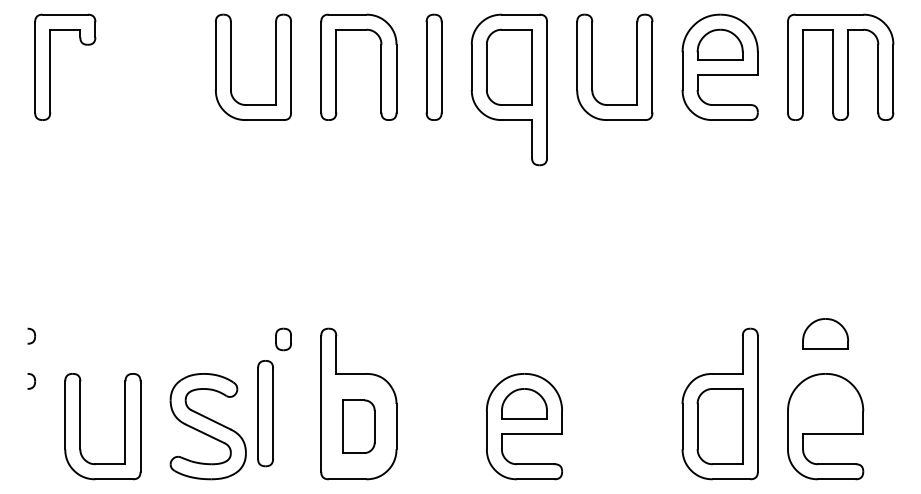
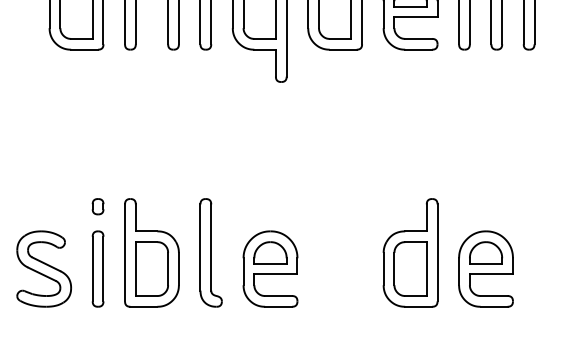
part: (825, 333) -> (485, 252), moved
part: (441, 403) -> (211, 252), added
part: (265, 413) -> (98, 269), moved
part: (358, 426) -> (151, 269), size x1.43

